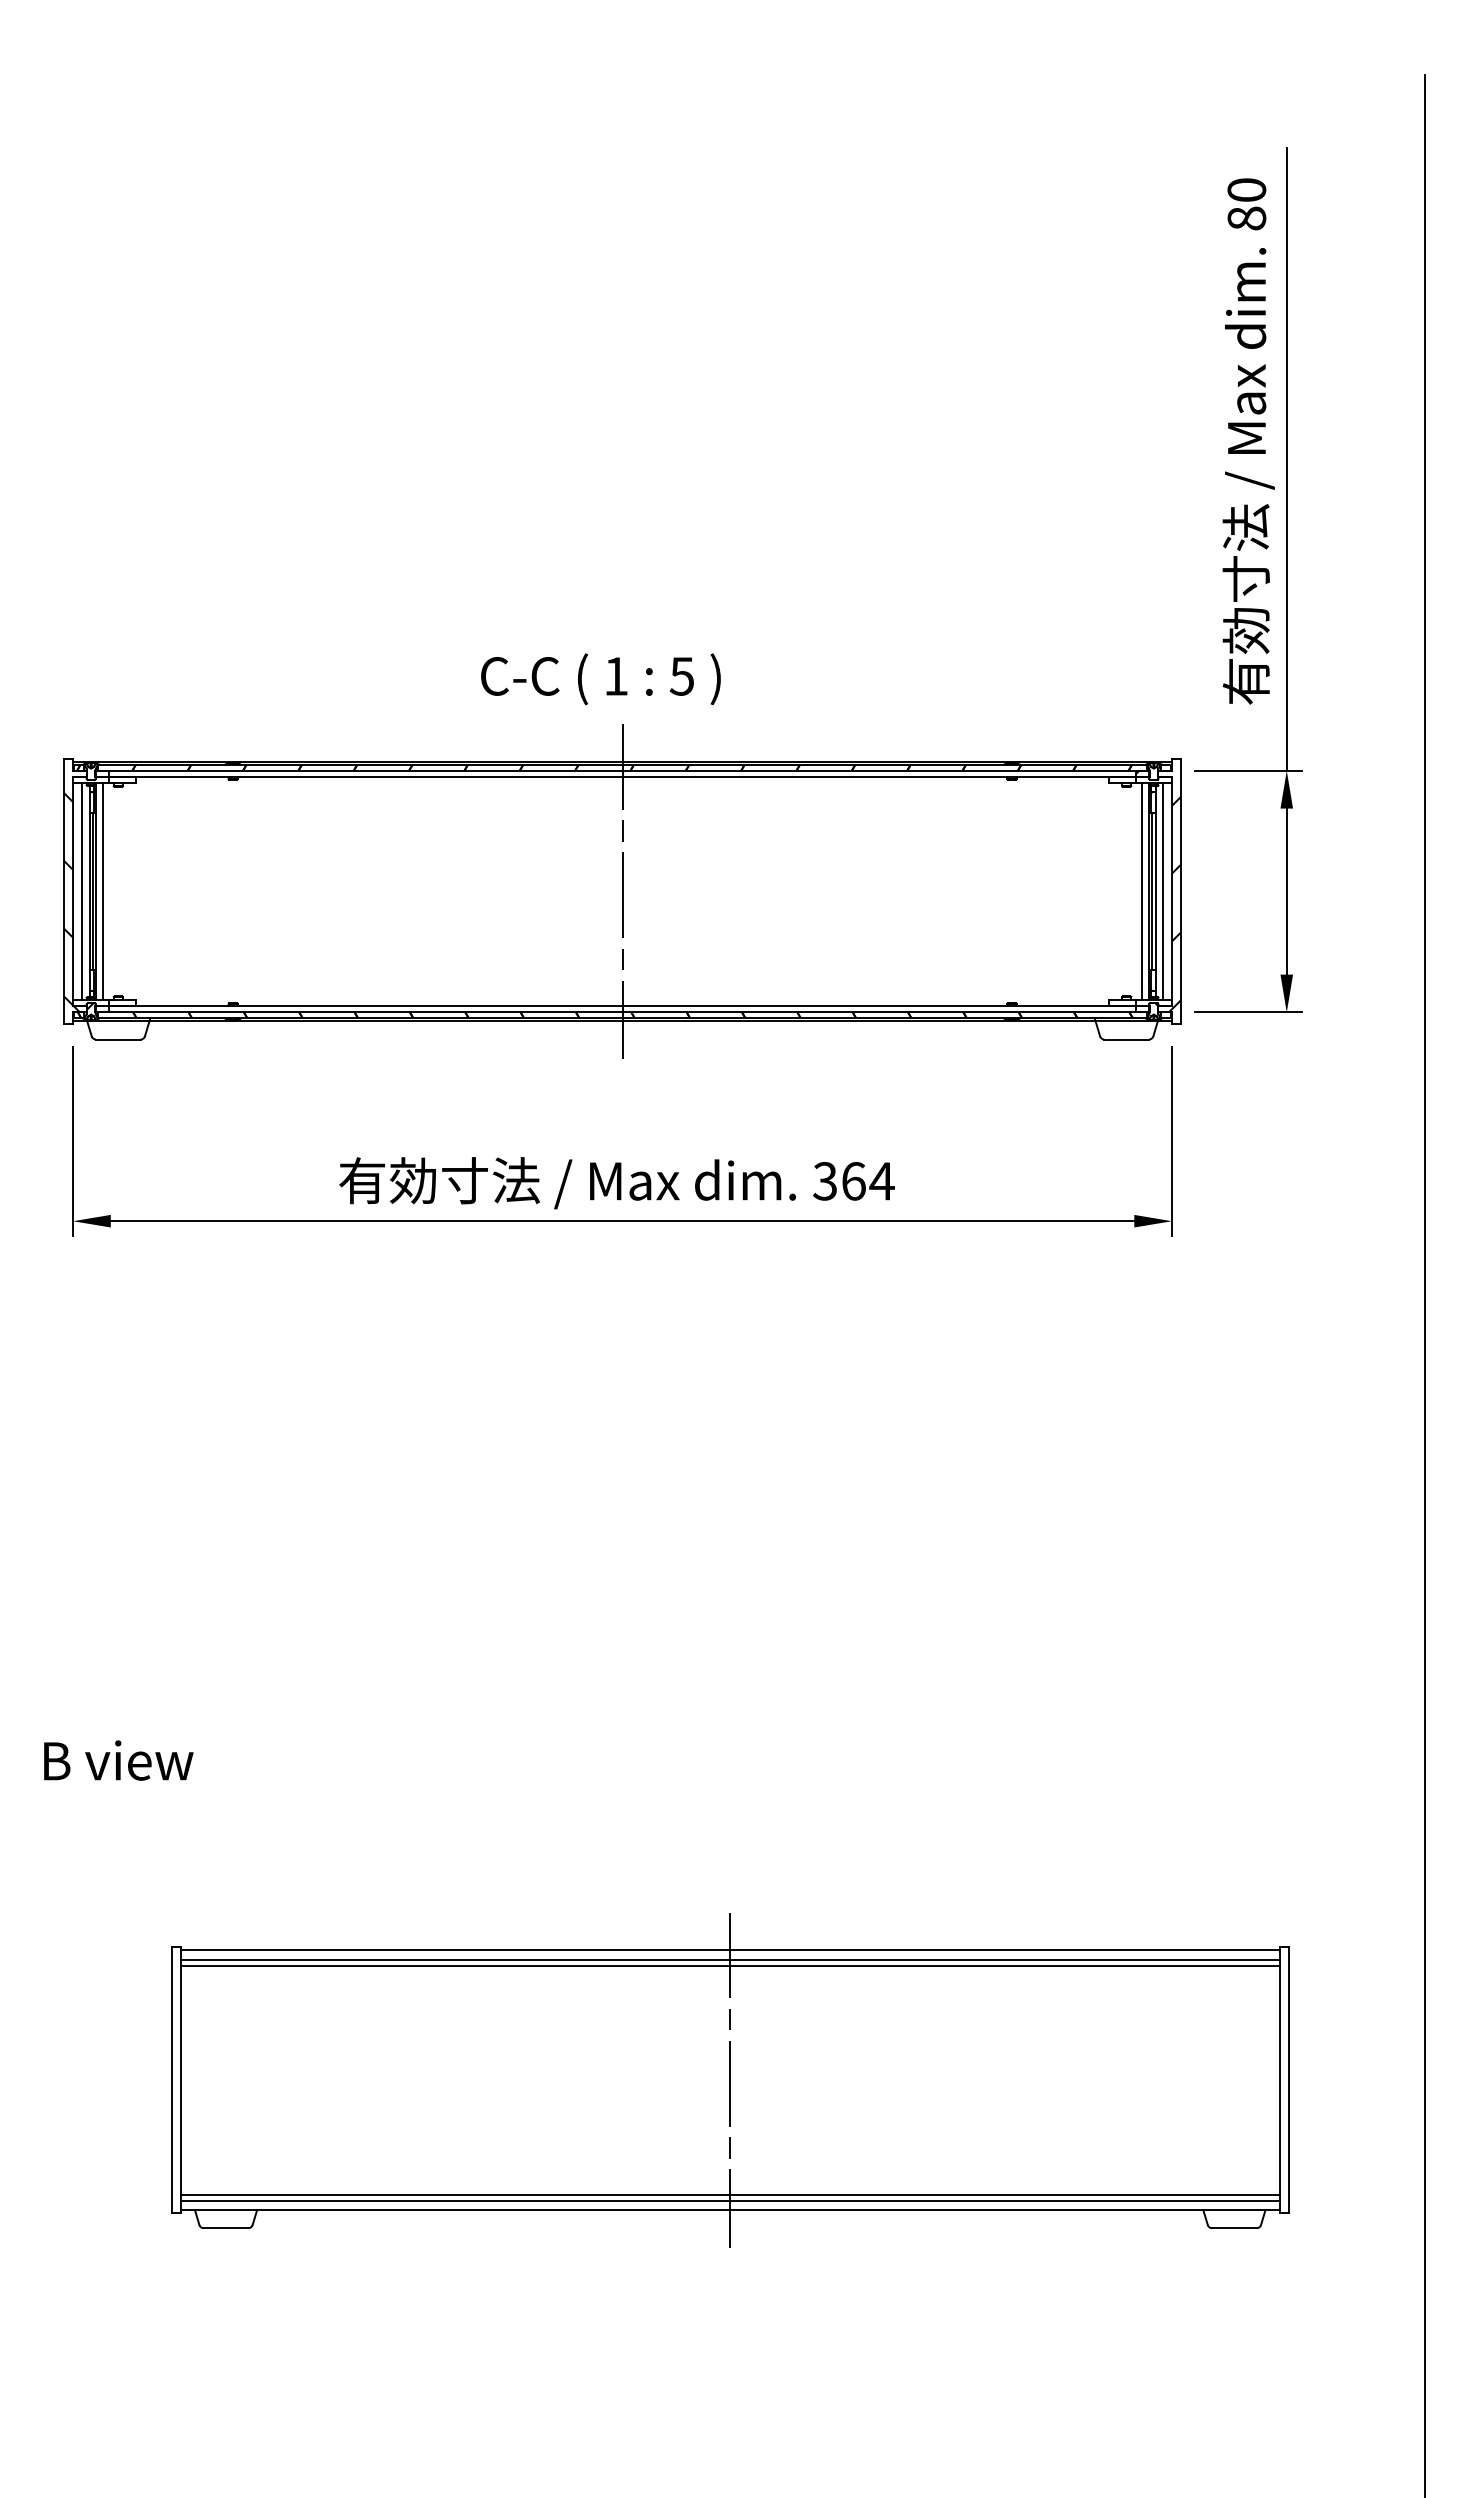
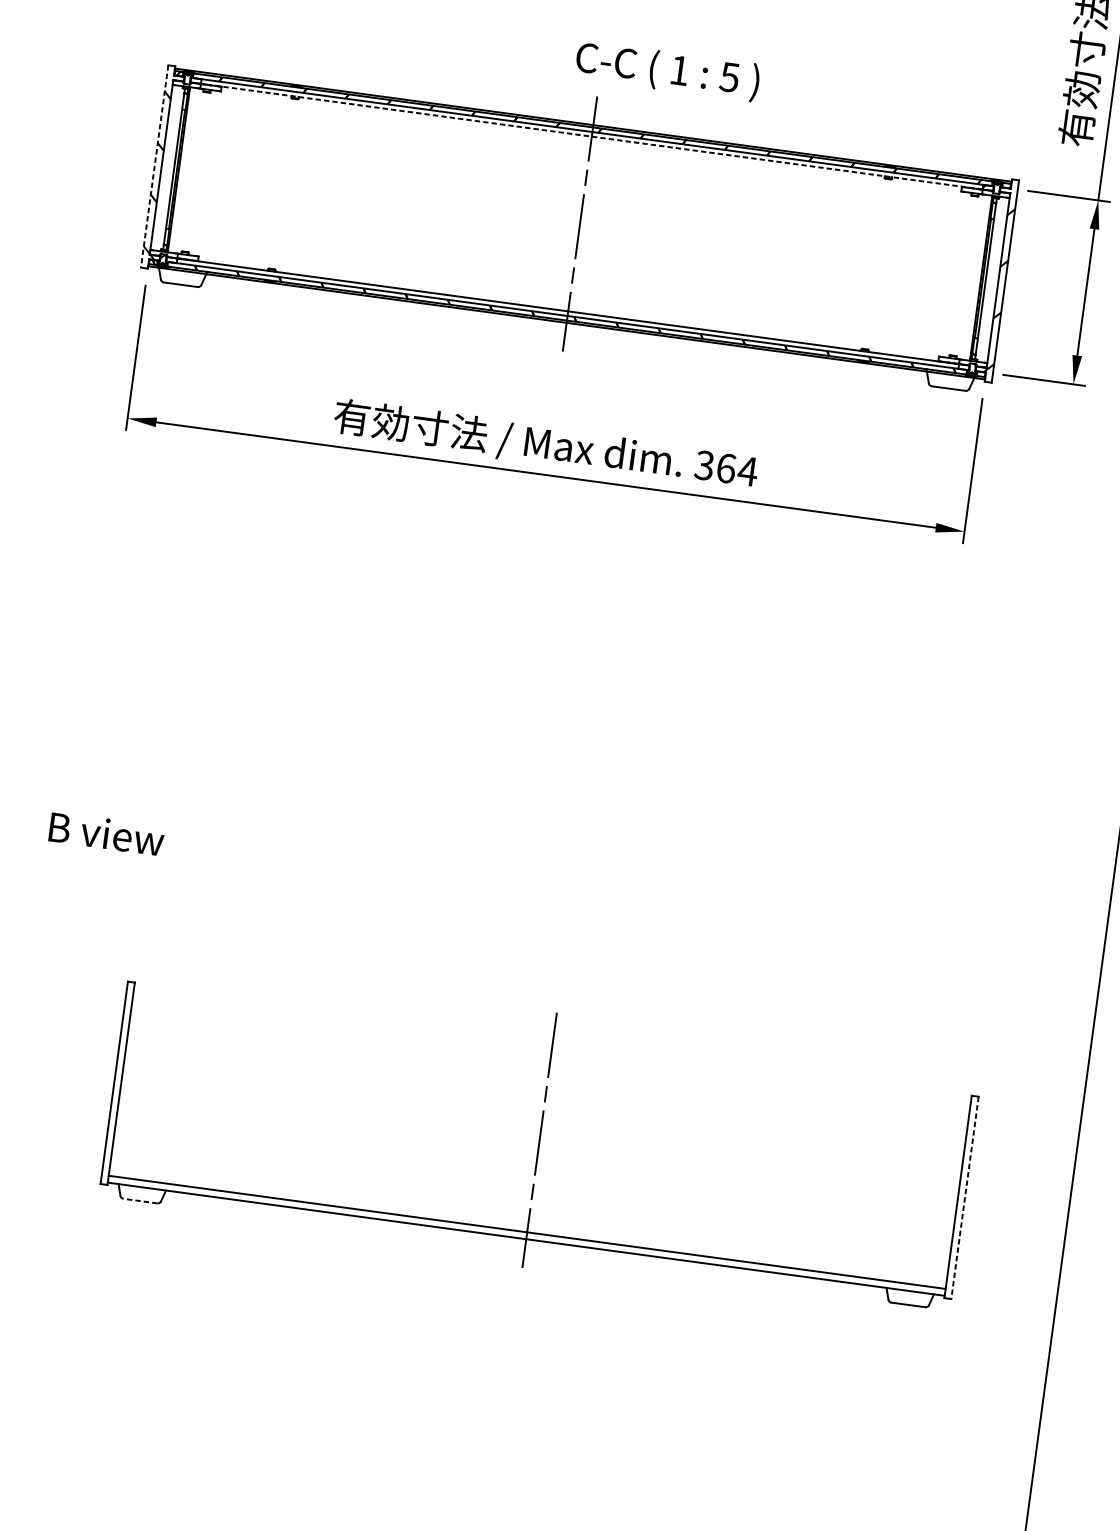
text: (600, 679) -> (667, 71), moved
line: (622, 776) -> (591, 136), solid -> dashed
line: (64, 891) -> (155, 166), solid -> dashed
line: (82, 891) -> (168, 168), removed
line: (103, 891) -> (184, 170), removed
line: (1141, 891) -> (975, 277), removed
line: (1162, 891) -> (991, 279), removed
line: (729, 1950) -> (552, 1041), removed
line: (729, 1959) -> (551, 1048), removed
line: (729, 1965) -> (550, 1052), removed
line: (1288, 2080) -> (964, 1198), solid -> dashed
line: (729, 2195) -> (527, 1228), removed
line: (225, 2228) -> (139, 1201), solid -> dashed

